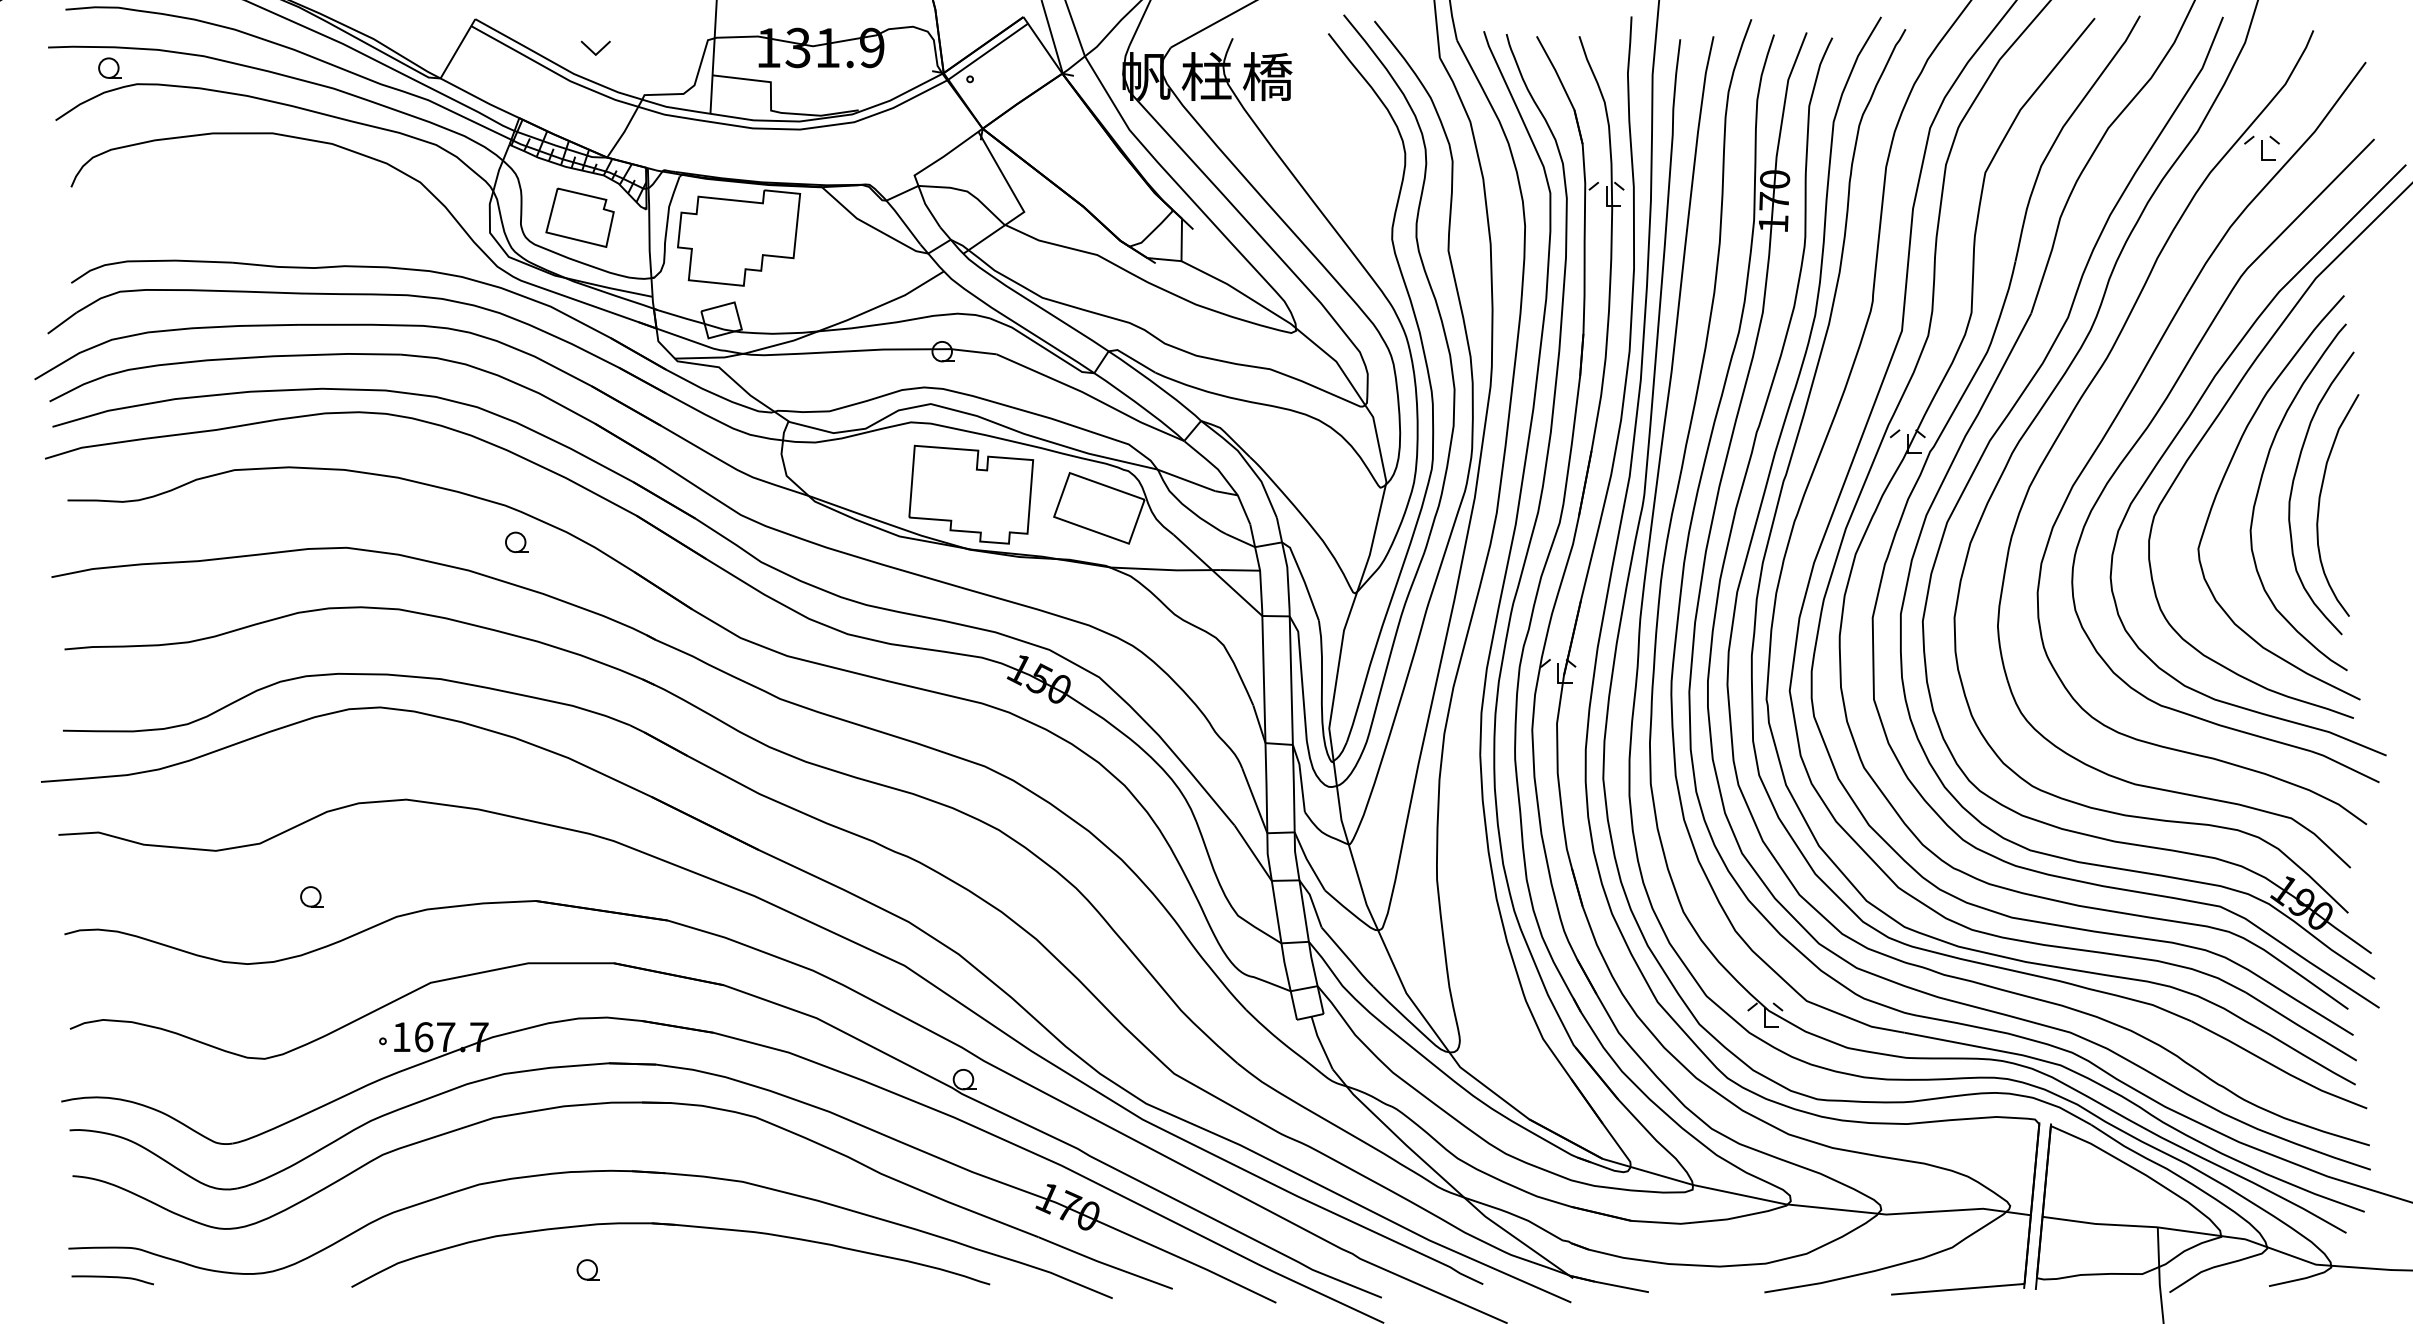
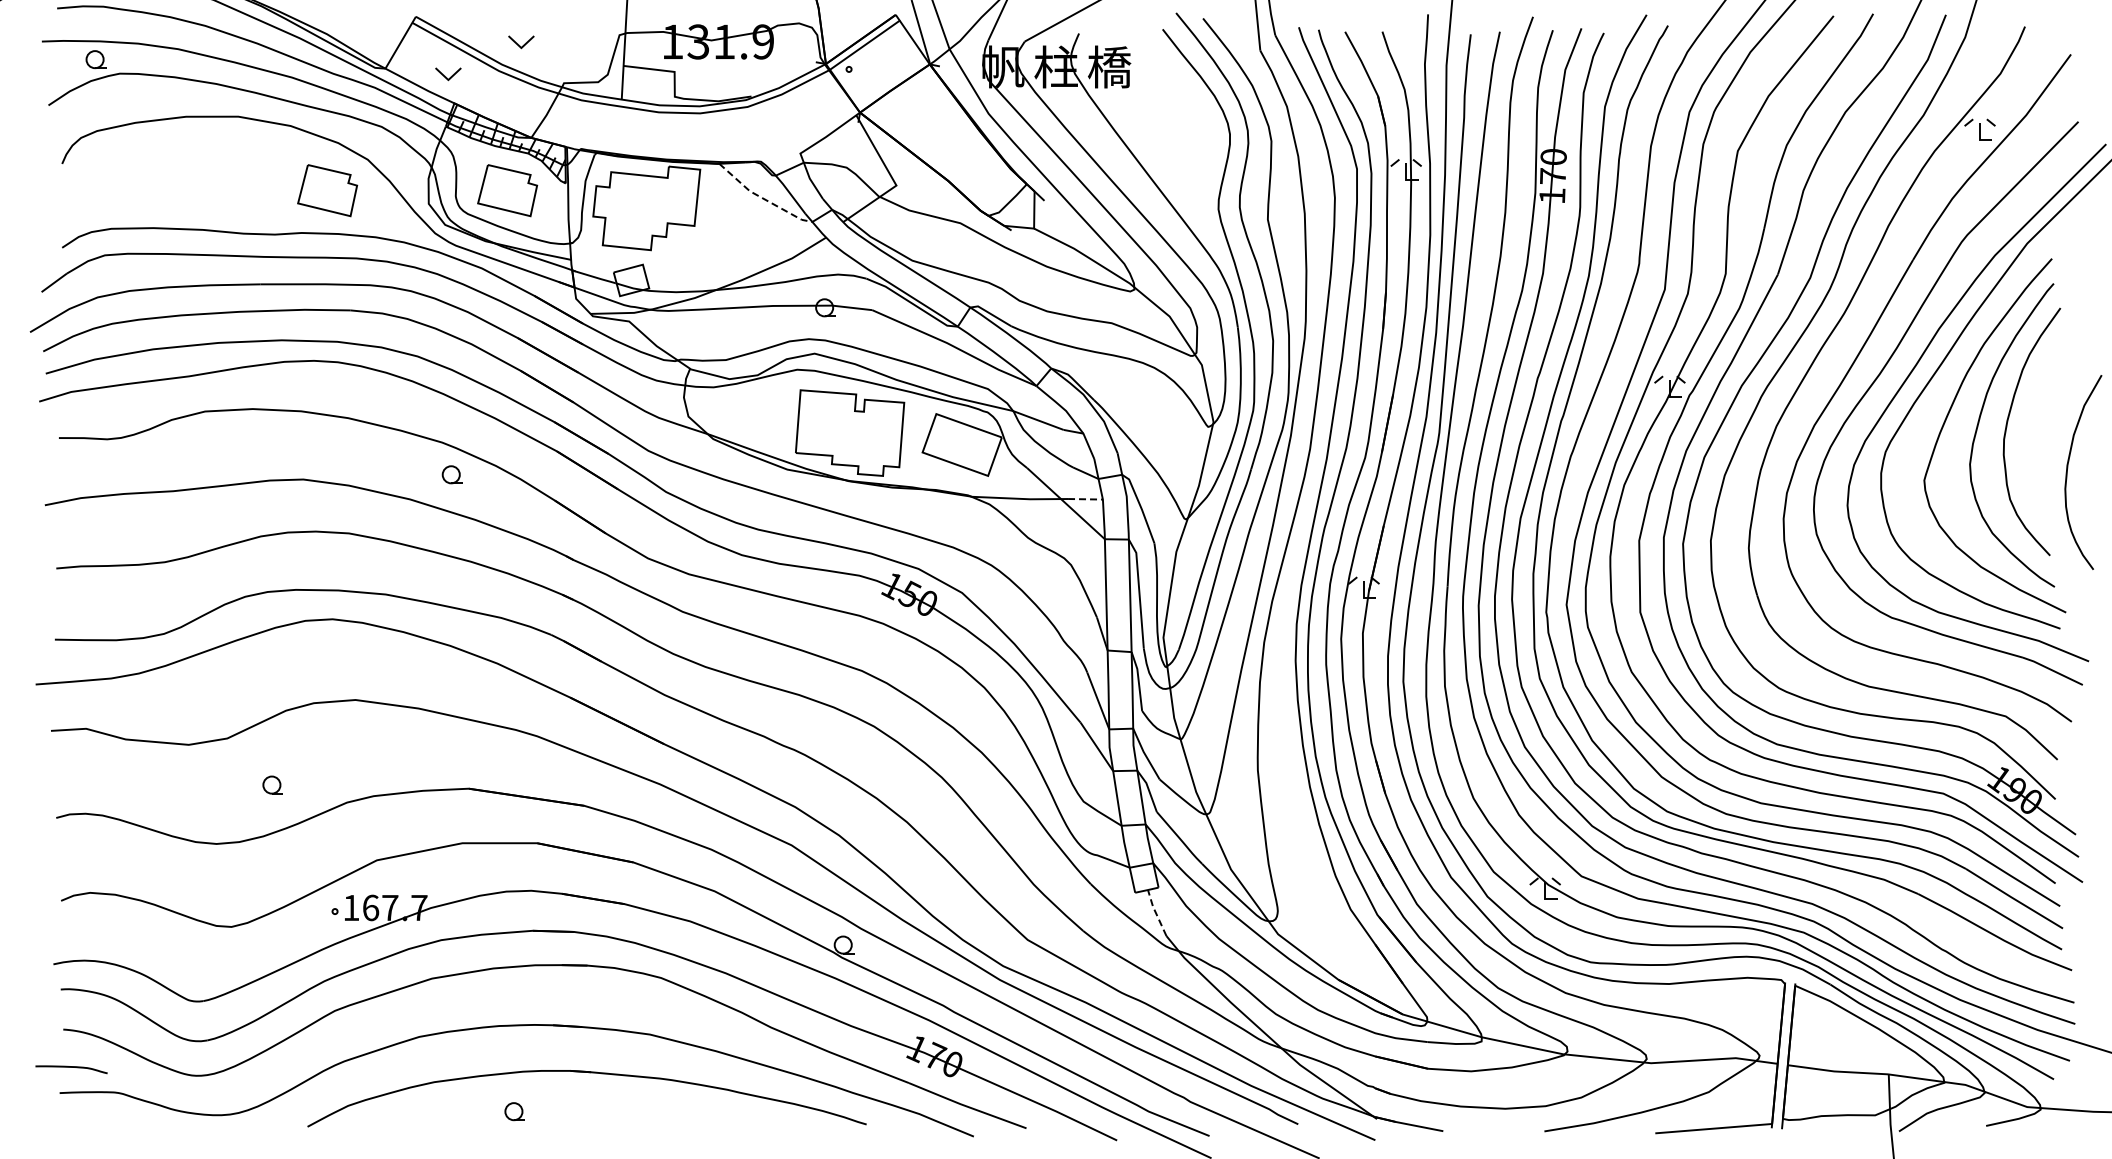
part: (512, 85) -> (448, 74), added
part: (374, 217) -> (327, 190), added
line: (871, 226) -> (762, 198), solid -> dashed
curve: (2320, 500) -> (2068, 468), moved
line: (1240, 570) -> (1085, 499), solid -> dashed
line: (1320, 1042) -> (1155, 912), solid -> dashed
curve: (112, 1277) -> (71, 1067), moved

